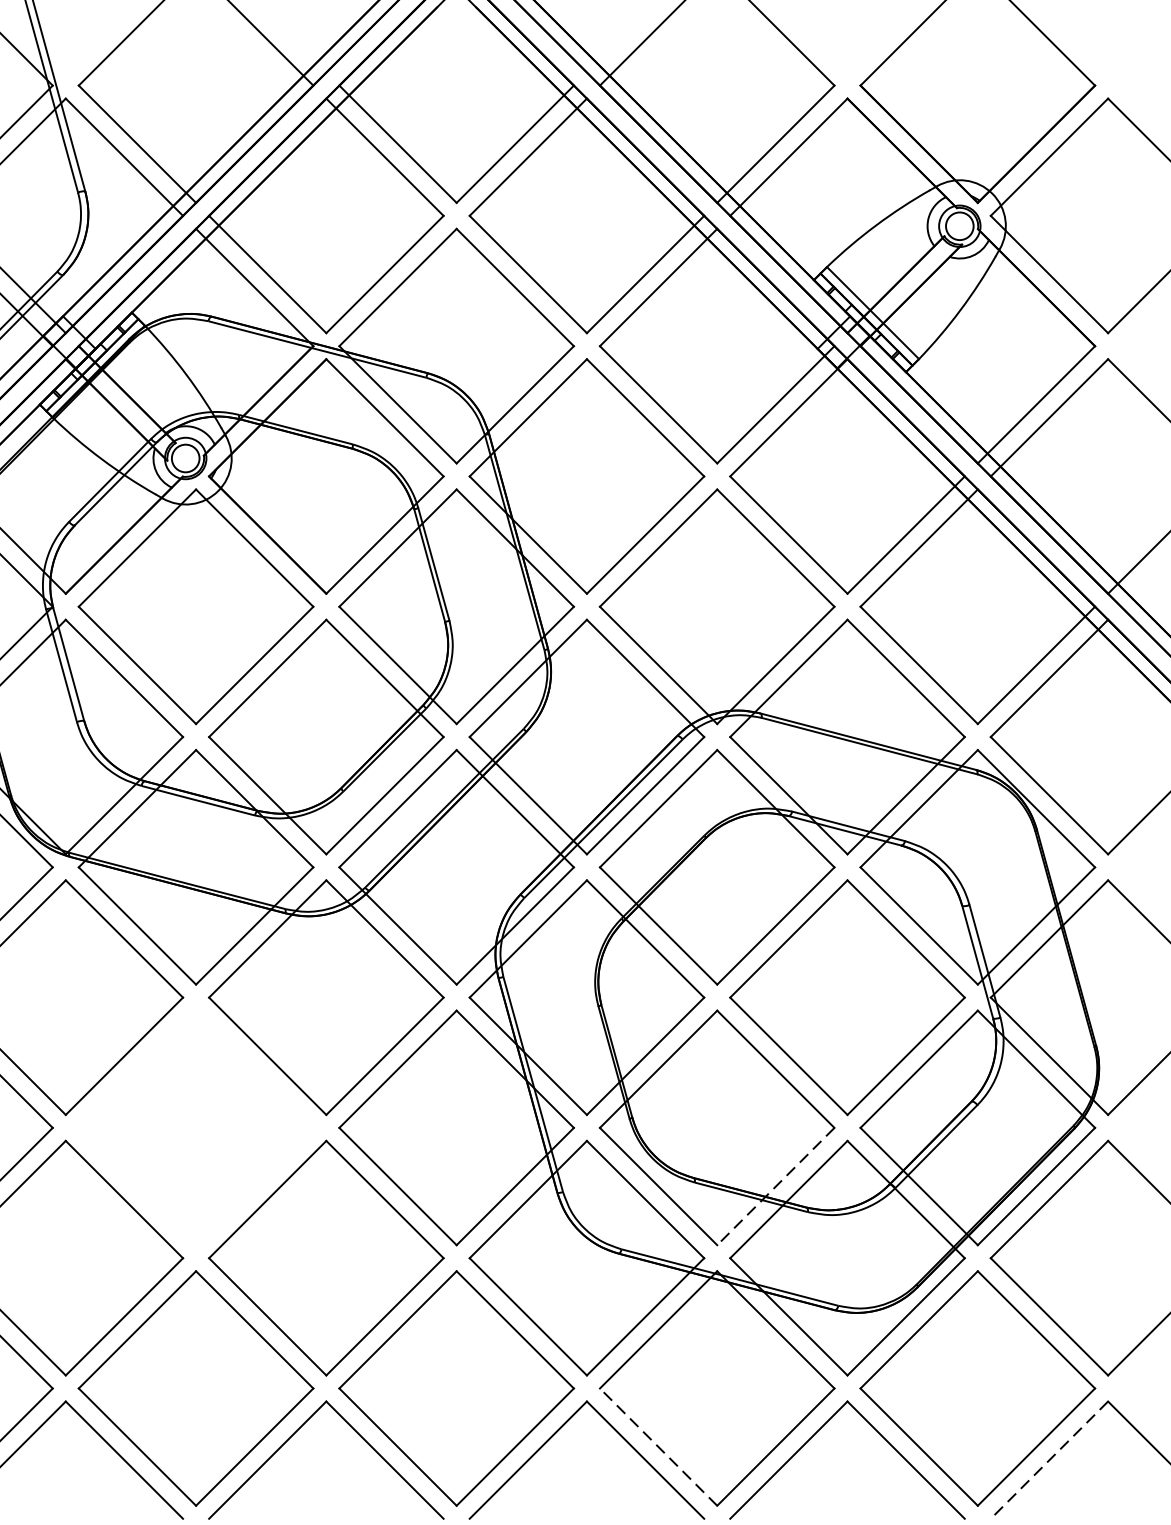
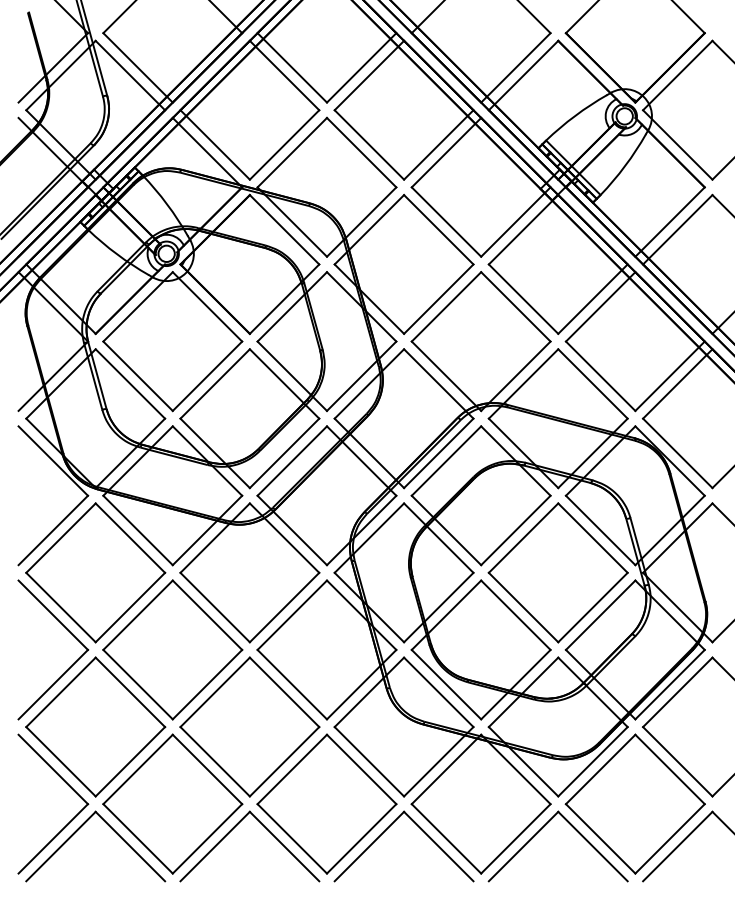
part: (195, 1127) -> (172, 649), added
line: (775, 1187) -> (515, 685), dashed -> solid
line: (658, 1446) -> (446, 838), dashed -> solid
line: (1048, 1460) -> (677, 846), dashed -> solid

